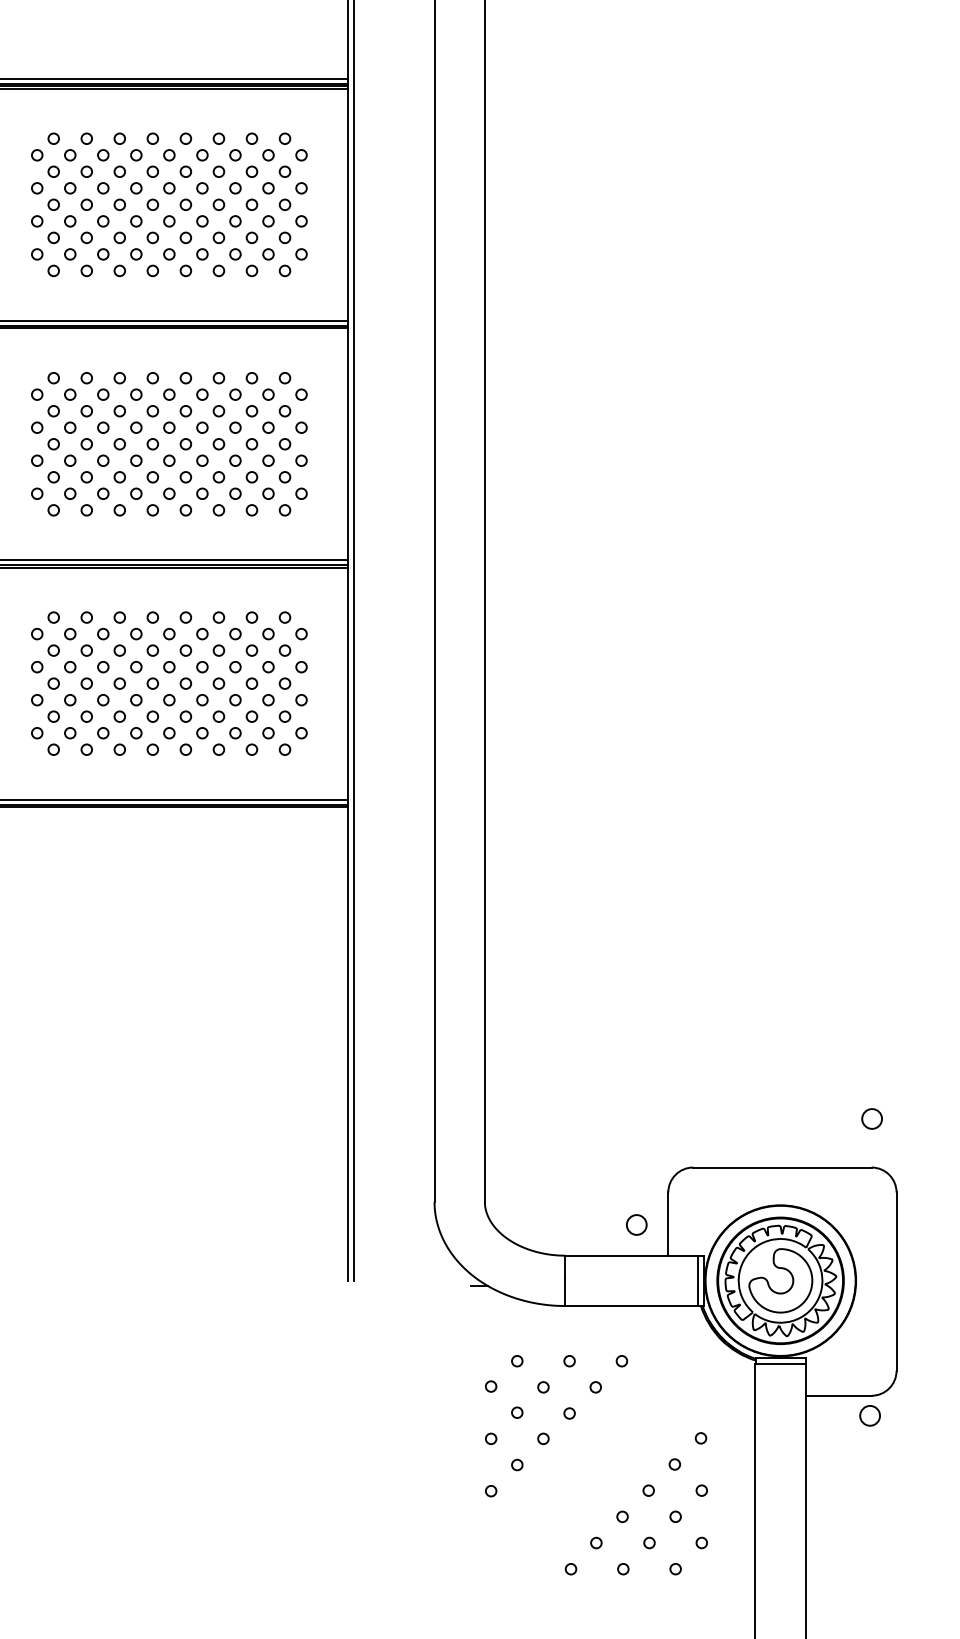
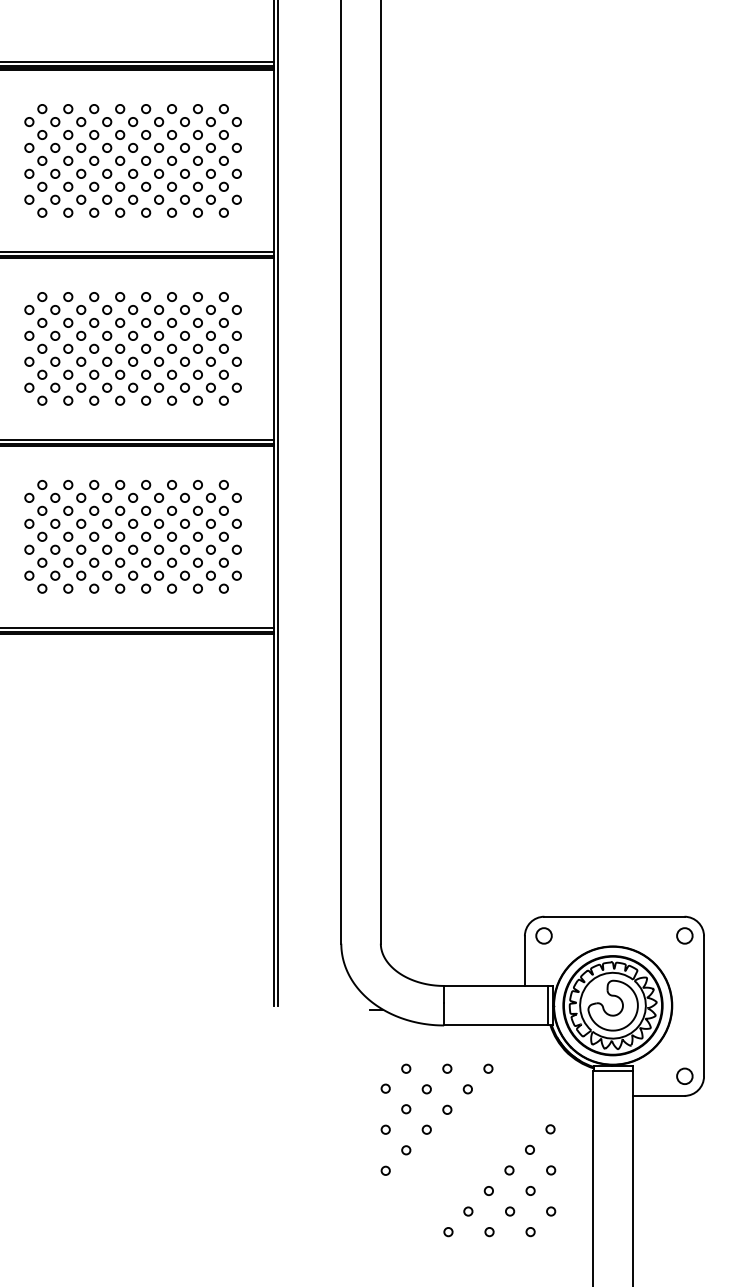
circle: (871, 1118) -> (684, 935), moved
circle: (636, 1224) -> (543, 935), moved
circle: (869, 1415) -> (684, 1076), moved

